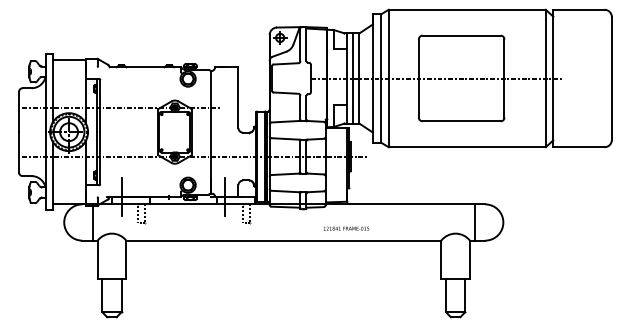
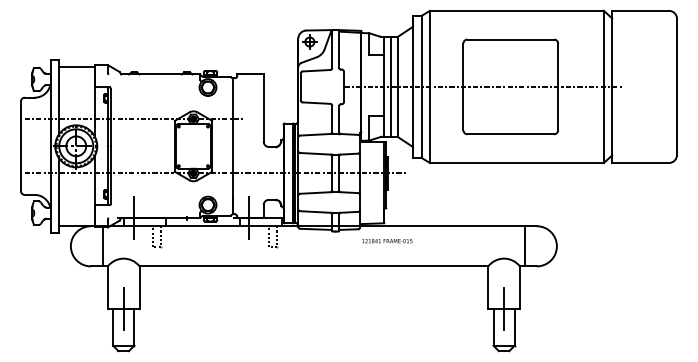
text: (346, 229) -> (387, 241), moved
line: (111, 278) -> (123, 308), added
line: (455, 278) -> (504, 308), added

